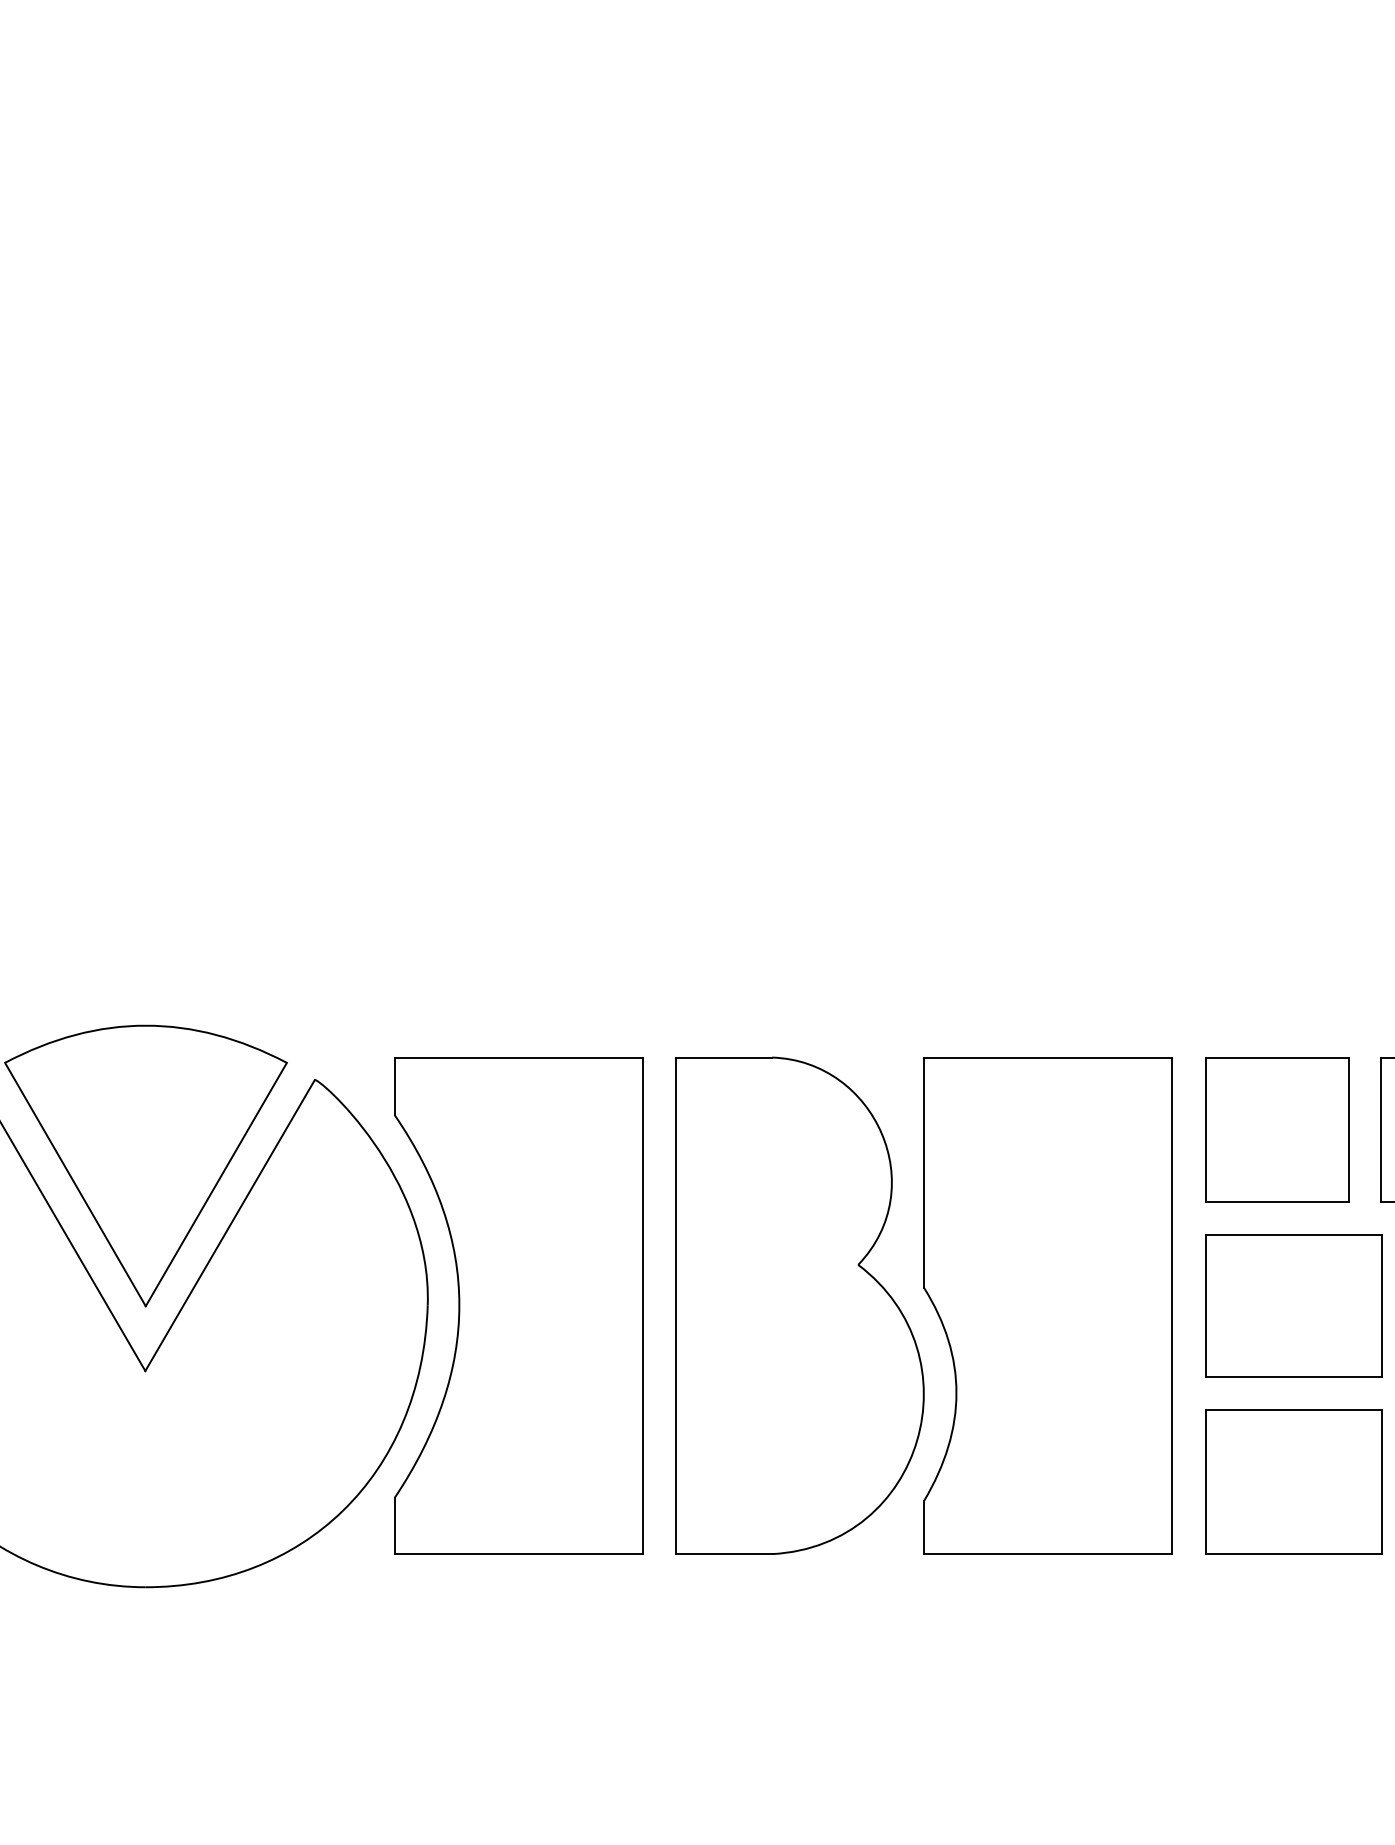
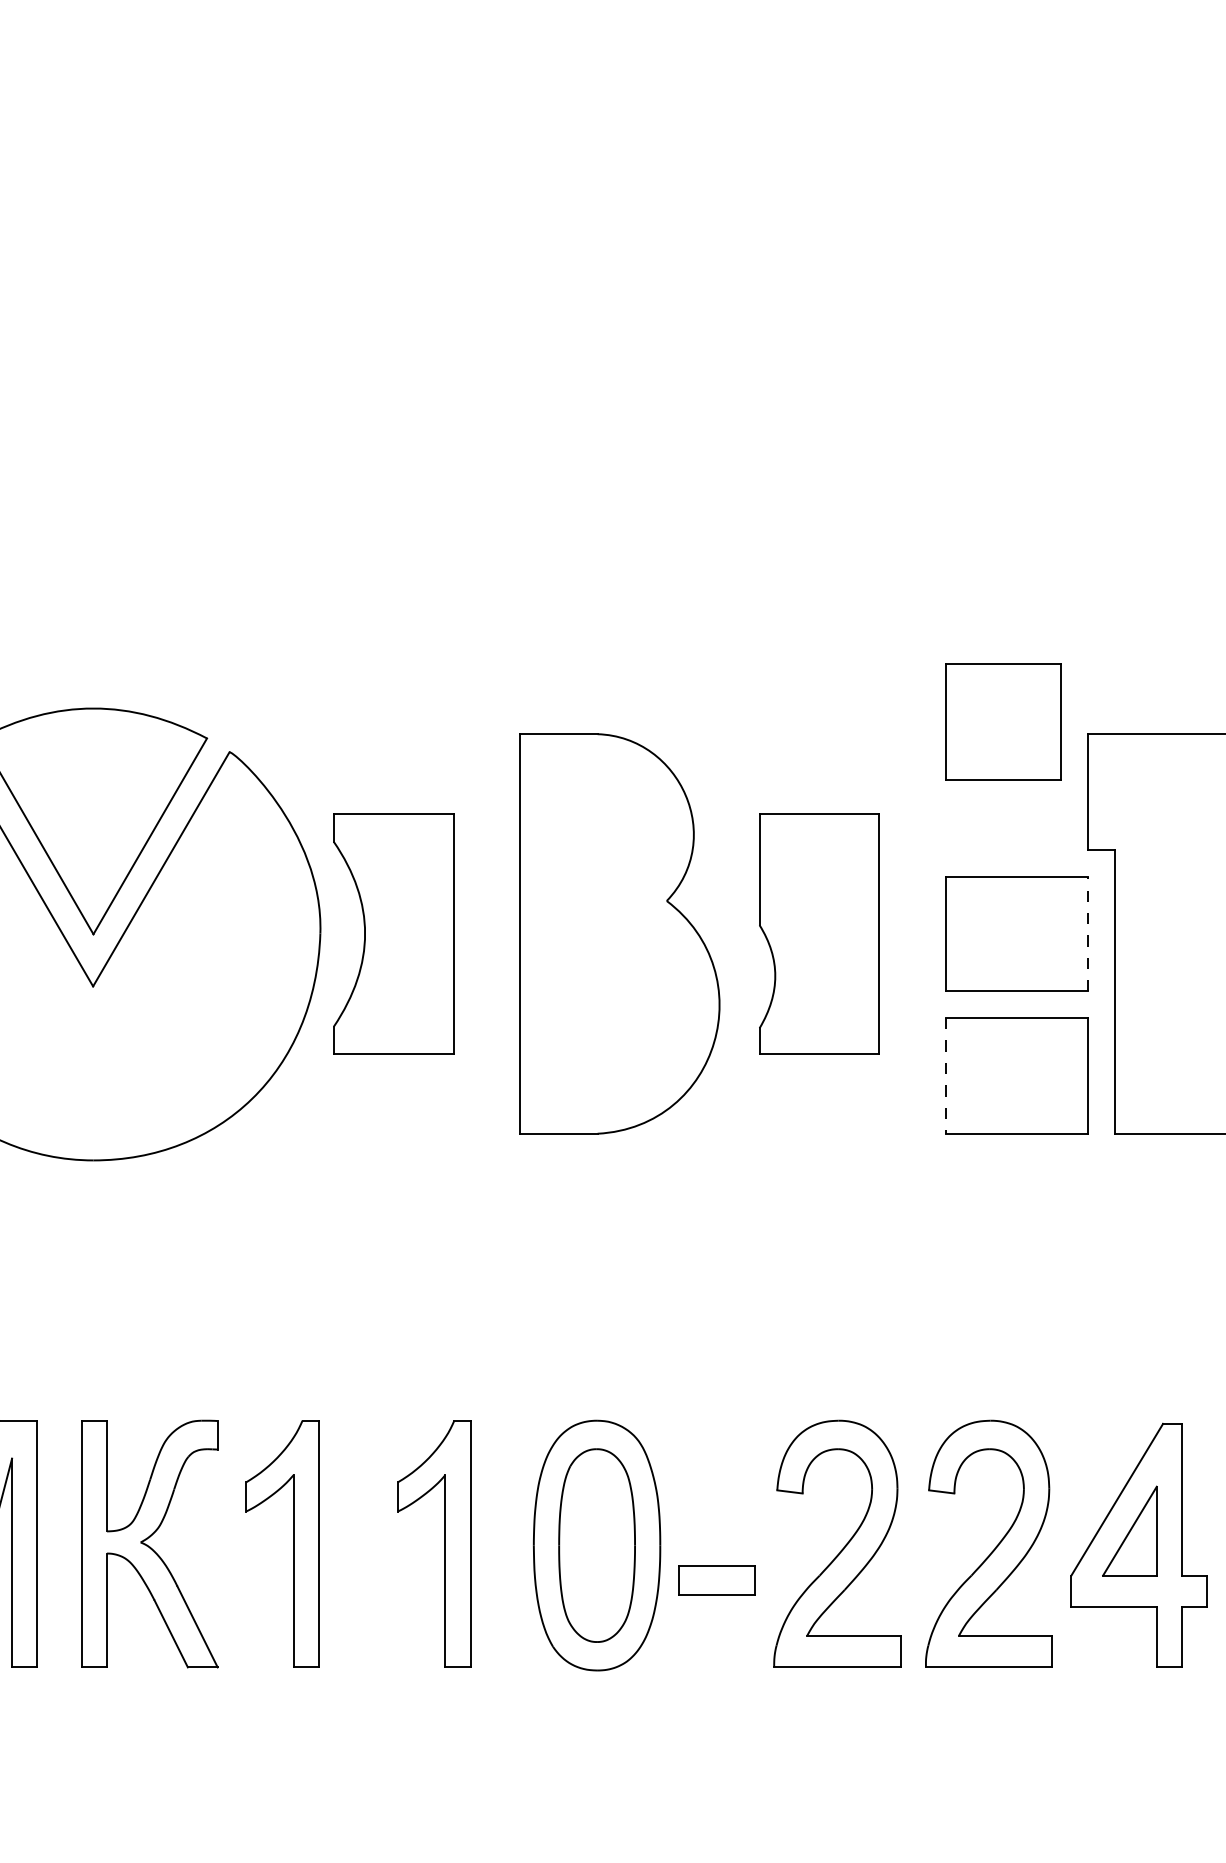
part: (1276, 1128) -> (1003, 721), moved
part: (518, 1305) -> (393, 933), size x0.6
part: (1048, 1305) -> (819, 933), size x0.6
line: (1381, 1305) -> (1087, 933), solid -> dashed
line: (1205, 1481) -> (946, 1075), solid -> dashed

